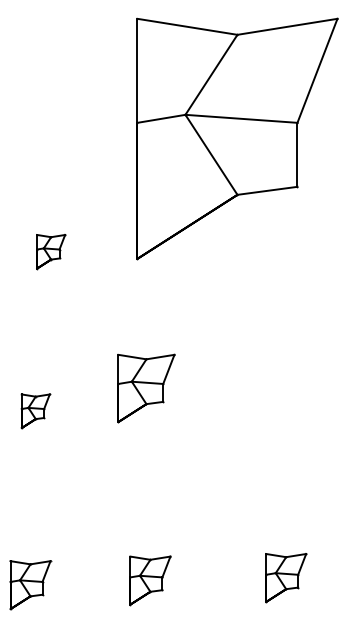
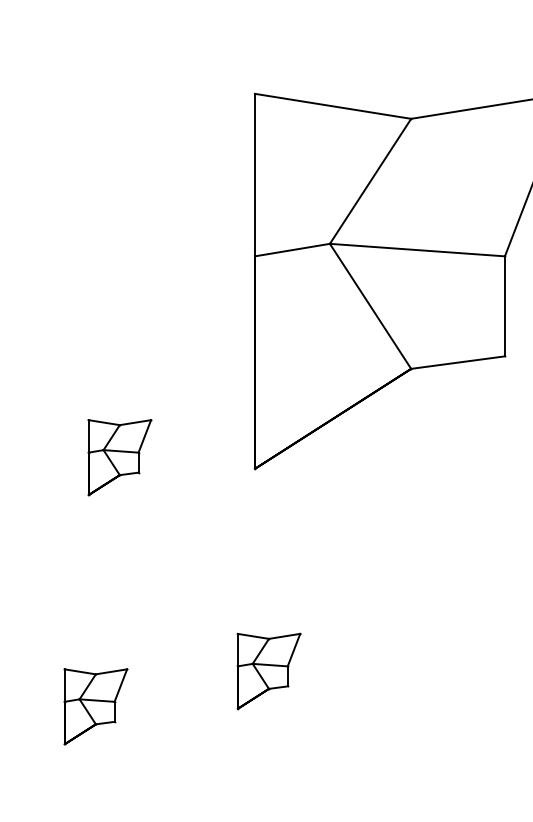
part: (51, 251) -> (120, 457), size x1.43
part: (146, 388) -> (269, 671), size x0.71
part: (35, 411) -> (95, 707), size x1.43

